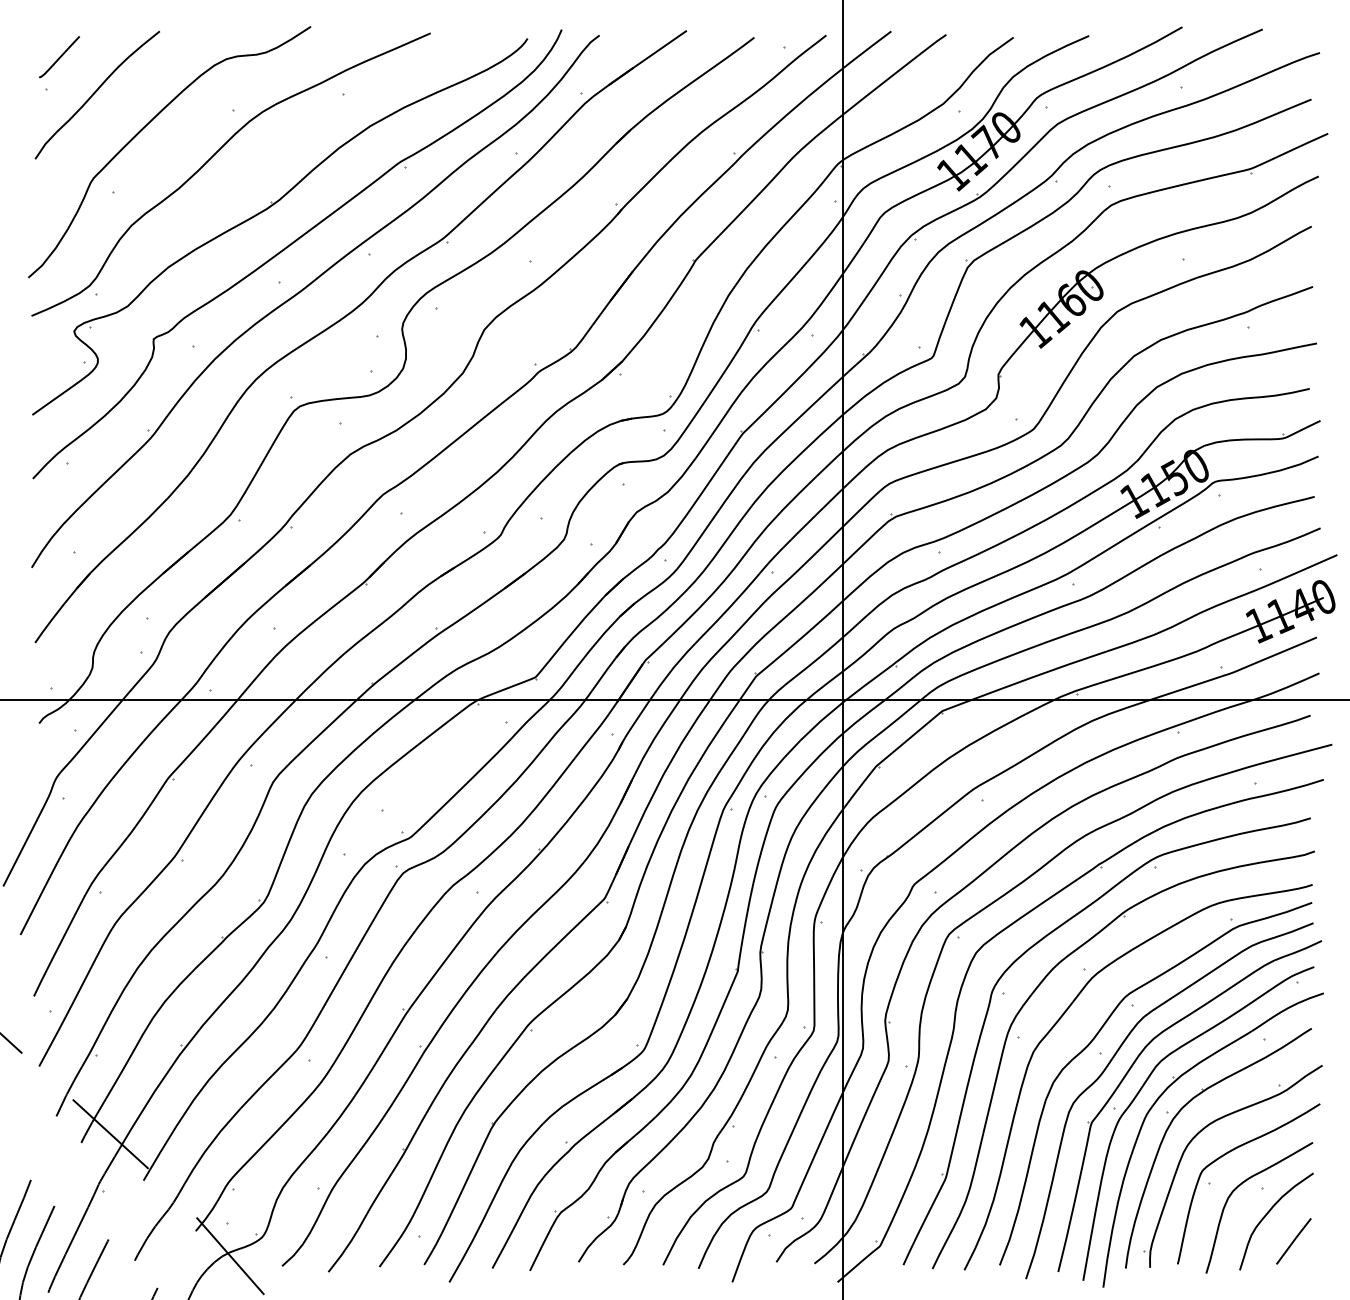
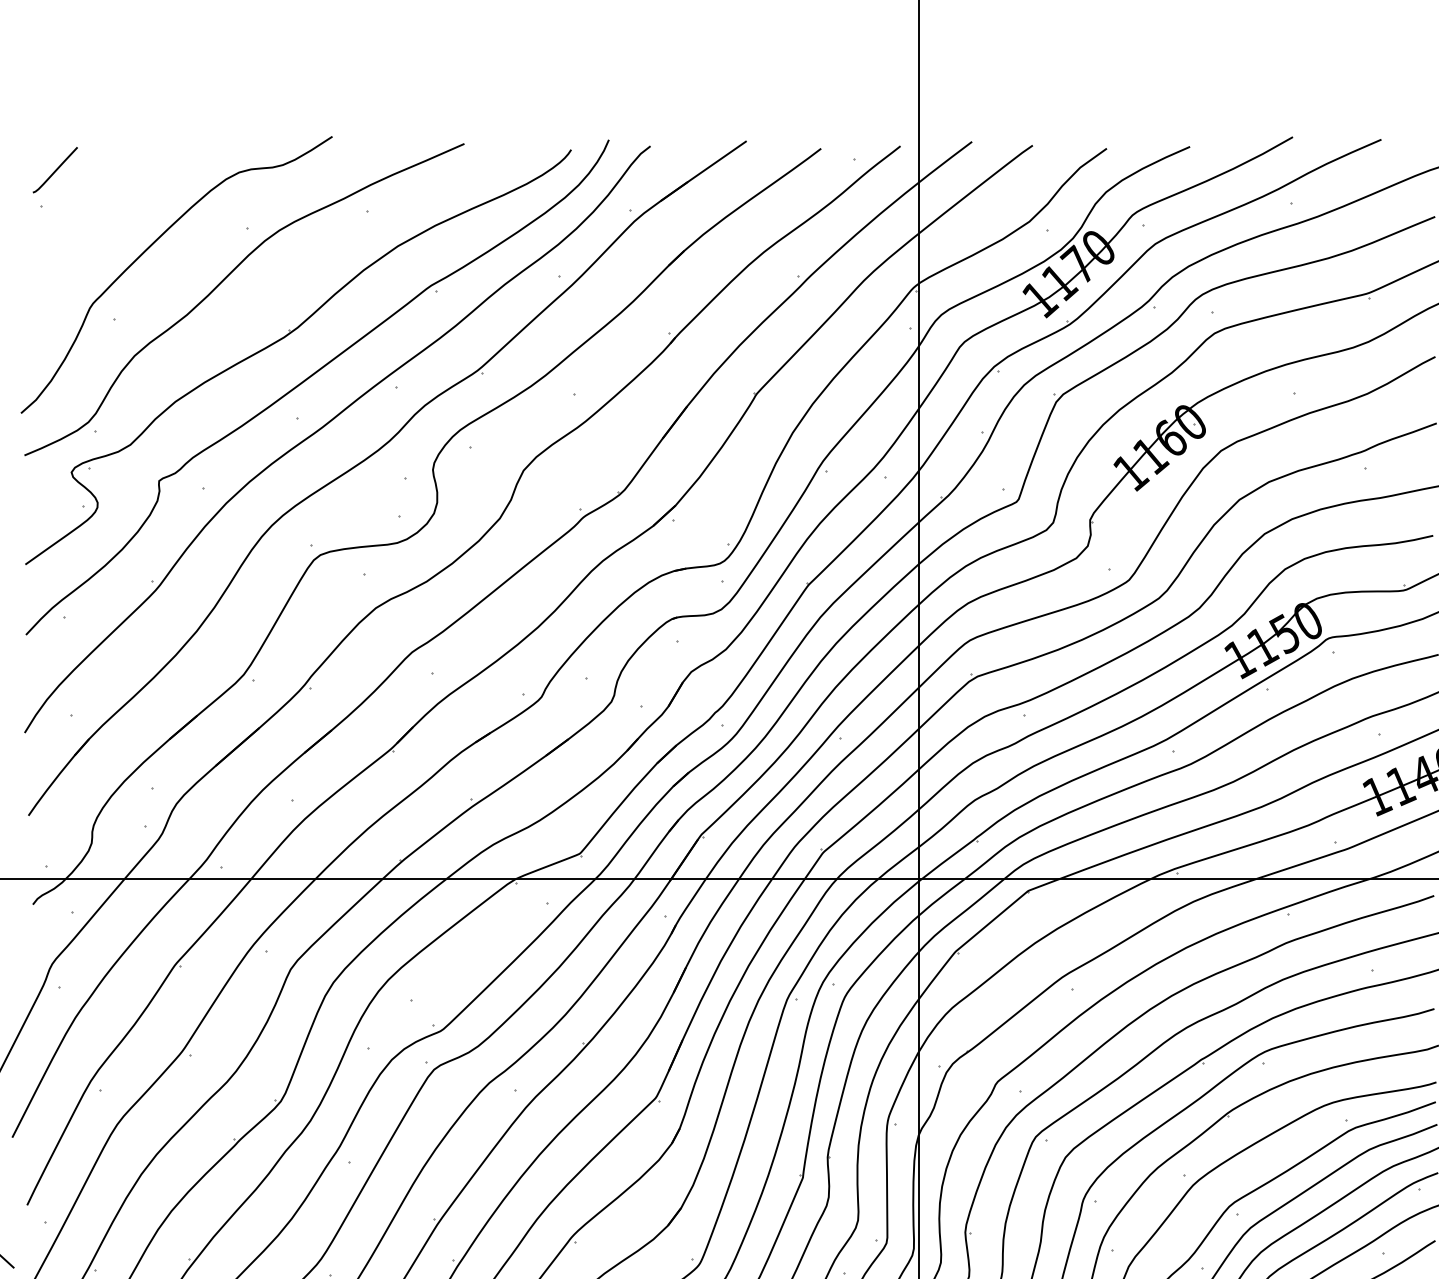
curve: (95, 93) -> (95, 210), removed

